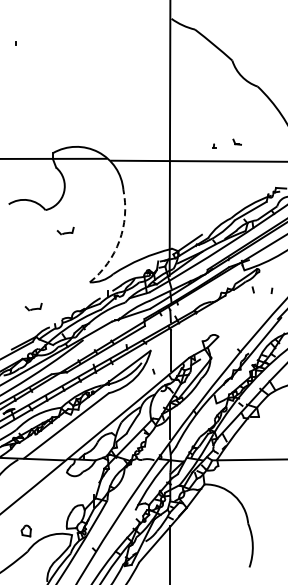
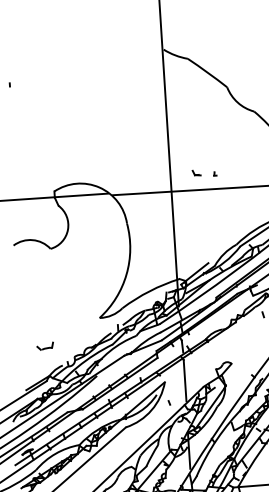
part: (236, 141) -> (195, 172), moved
part: (65, 230) -> (71, 267), removed
arc: (119, 240) -> (126, 274), dashed -> solid

